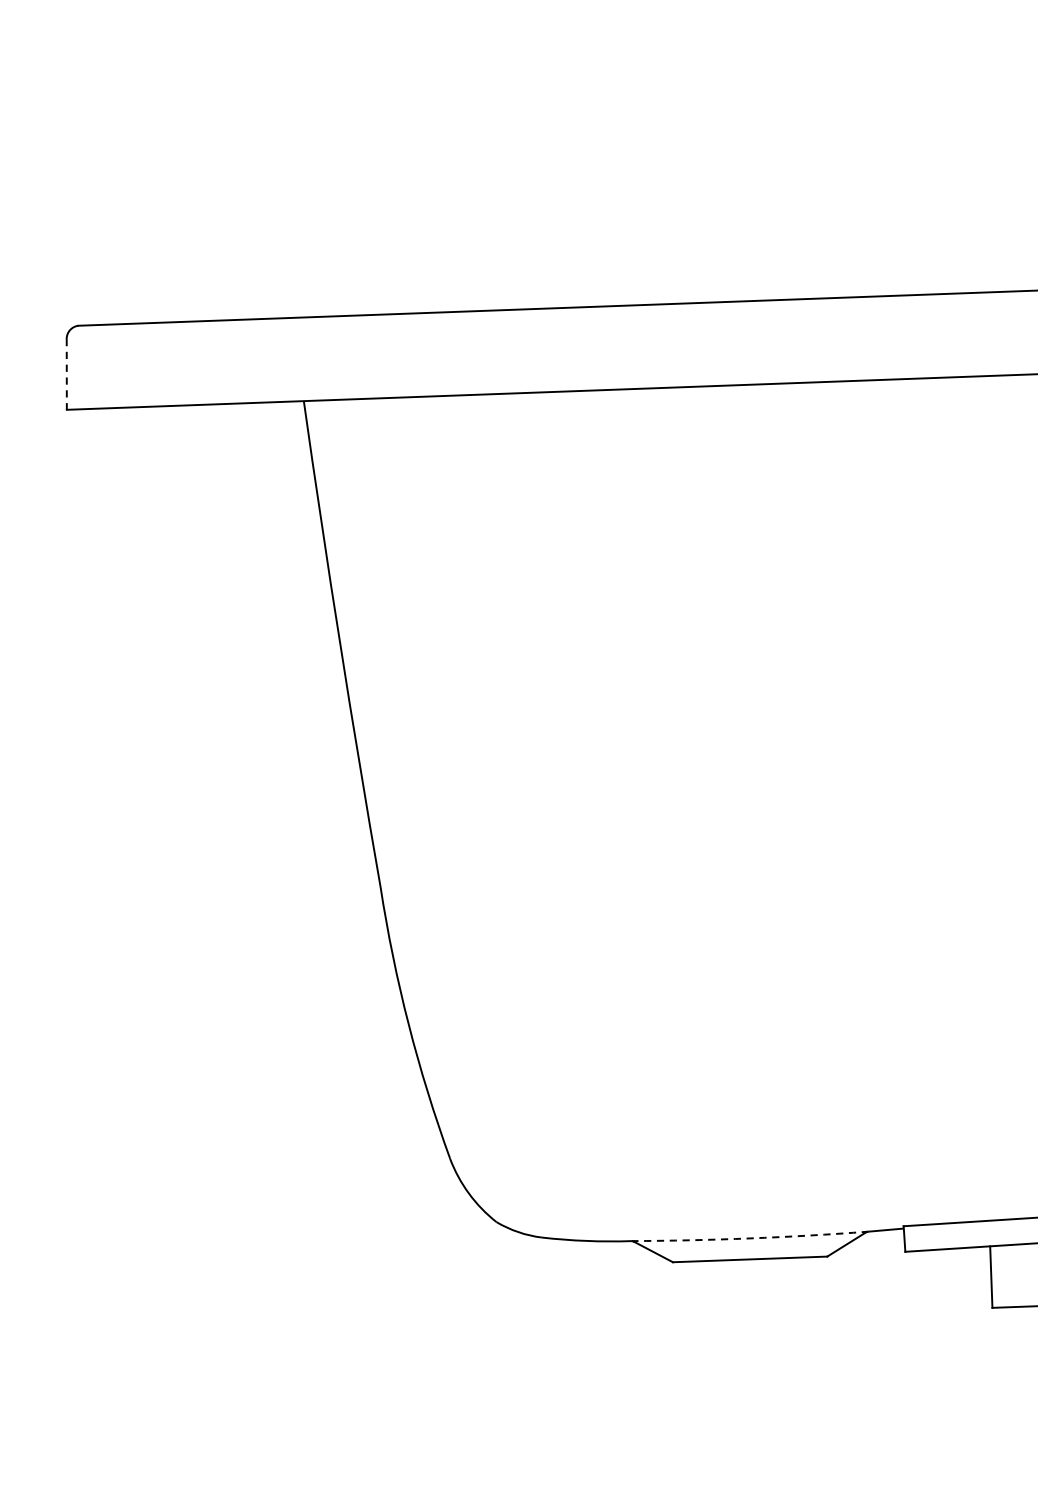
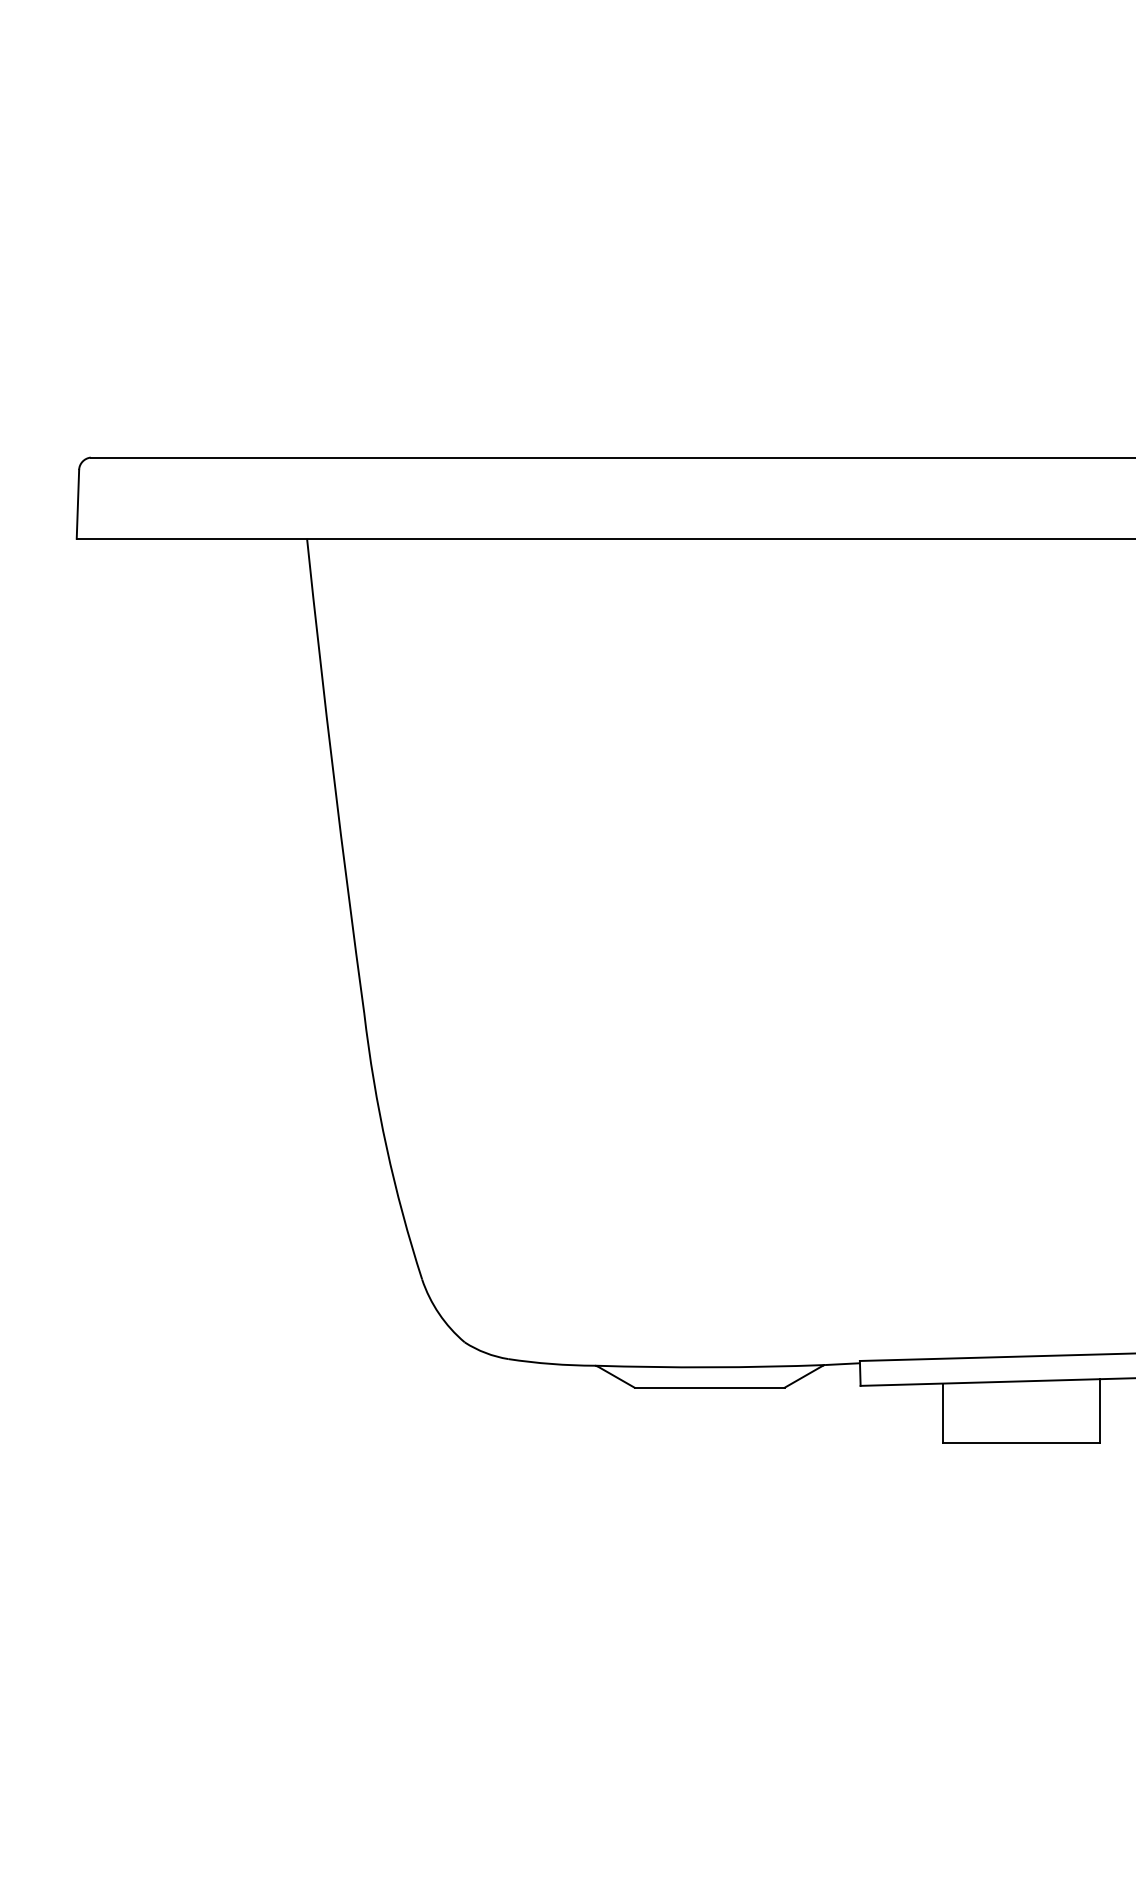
line: (66, 374) -> (77, 504), dashed -> solid
arc: (750, 1238) -> (710, 1367), dashed -> solid

